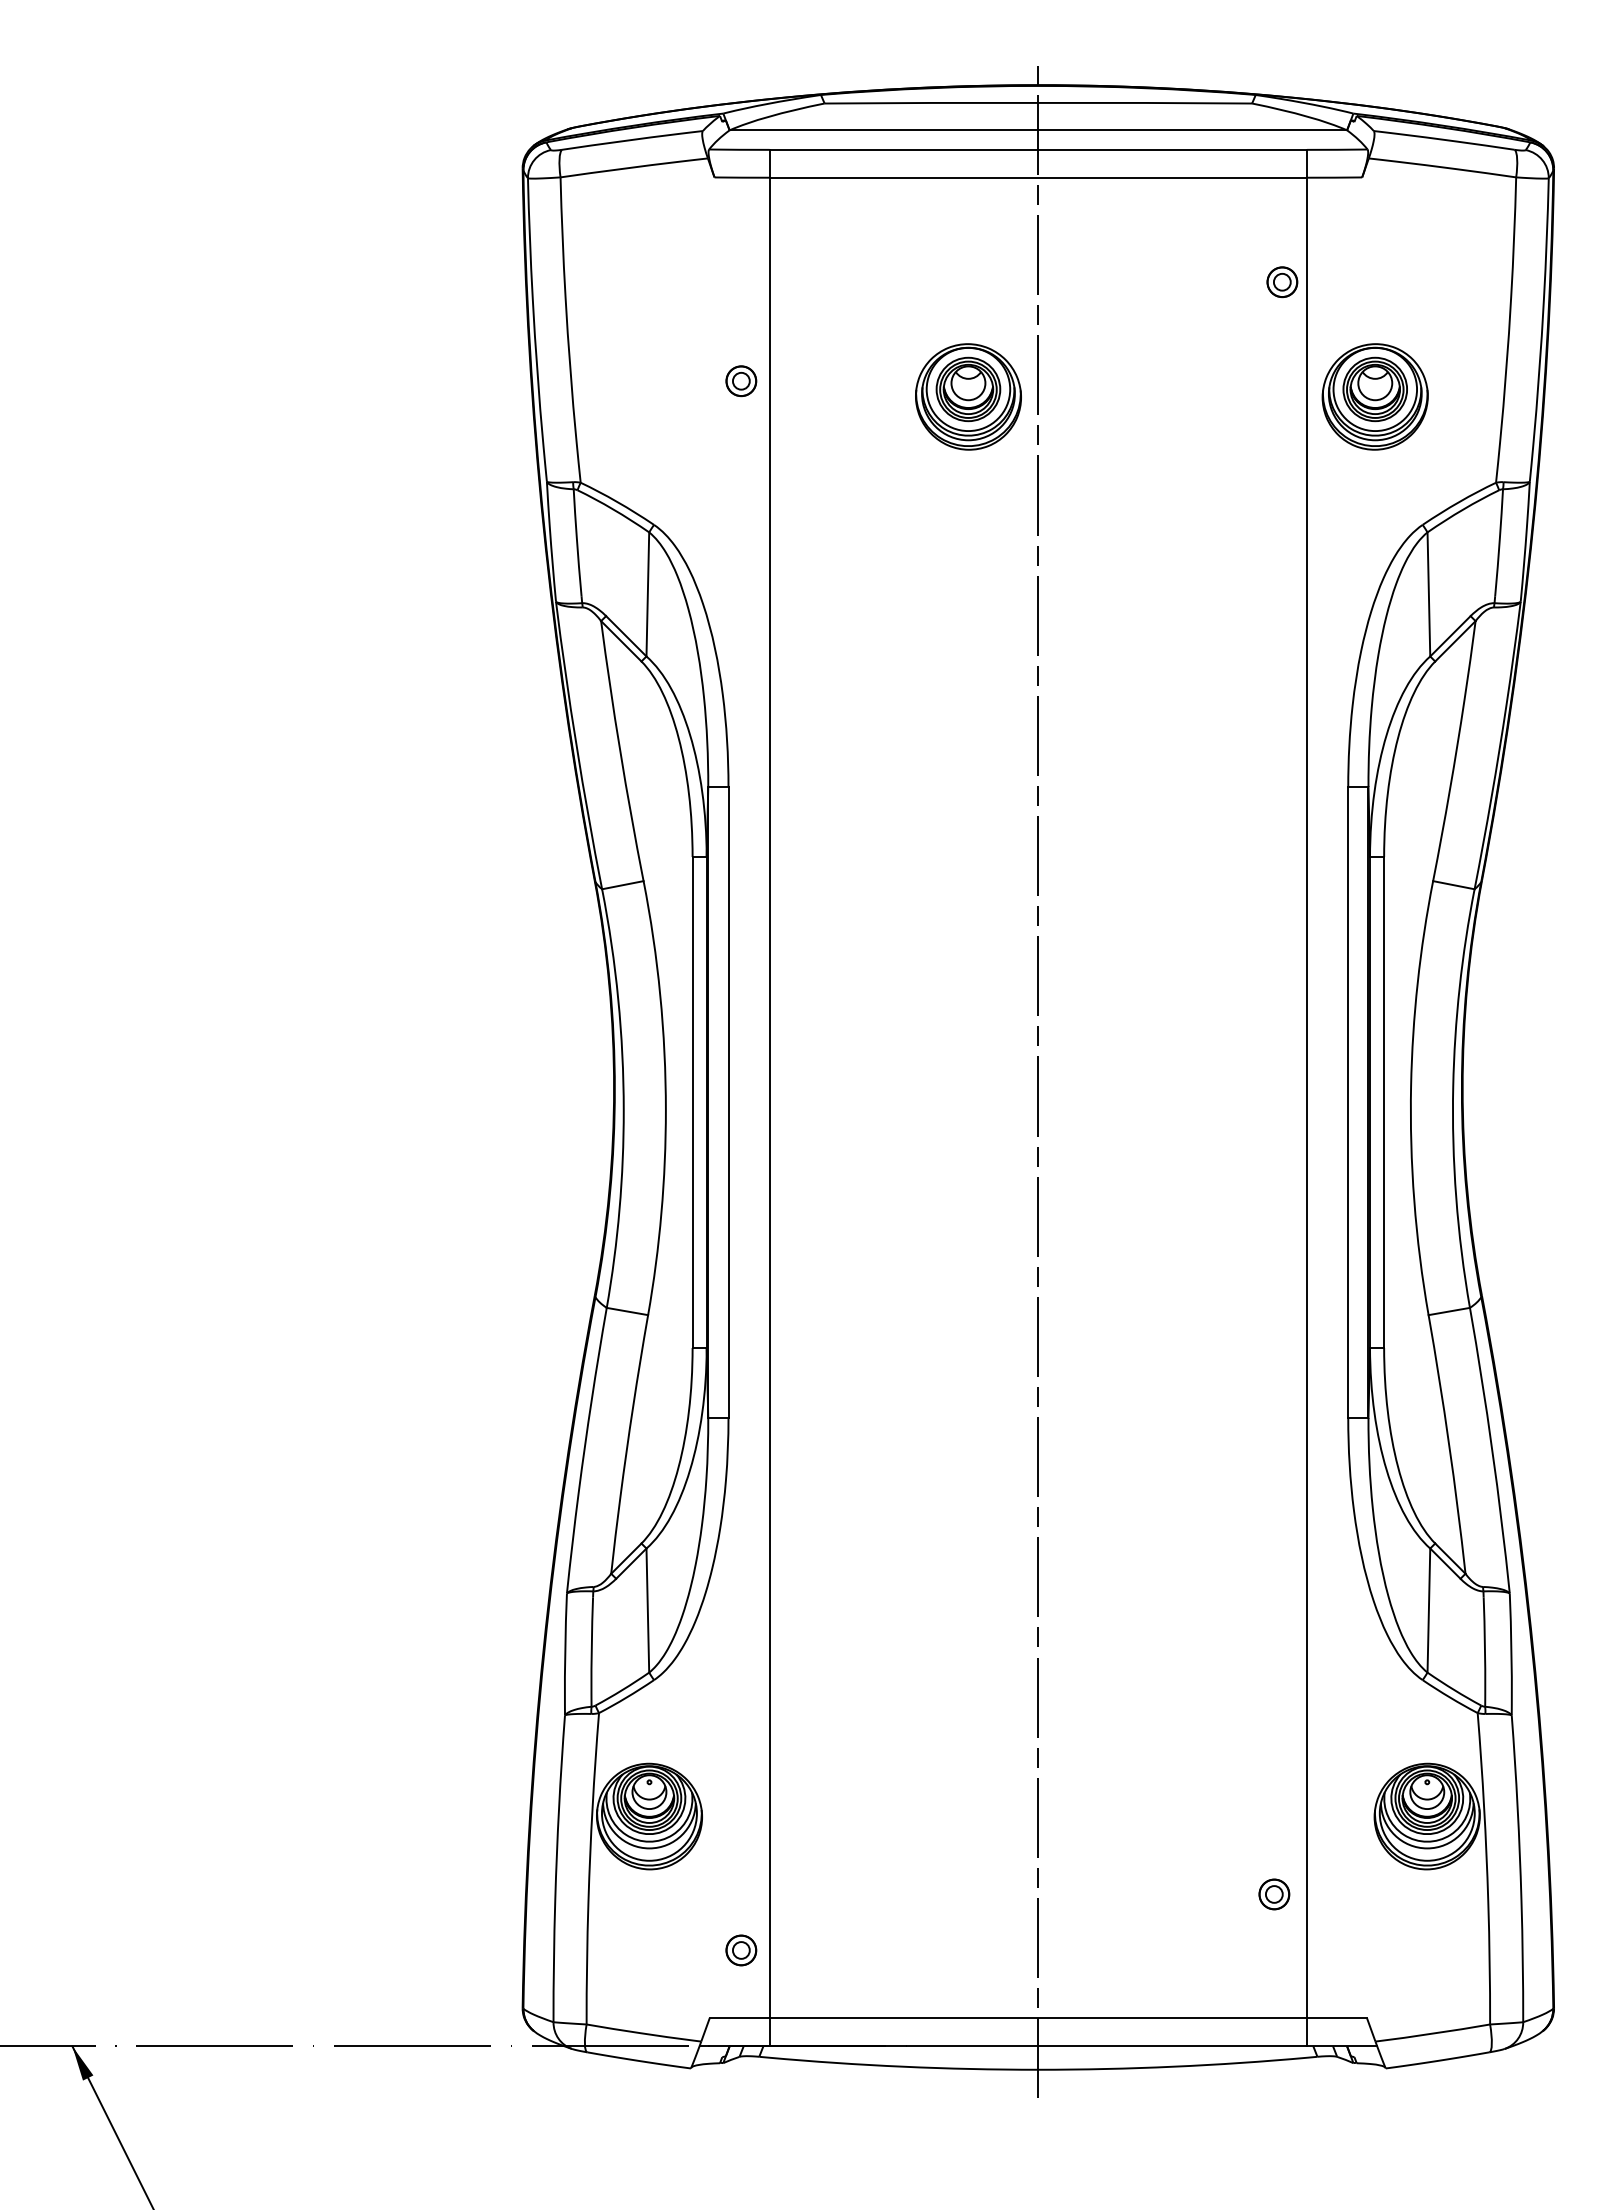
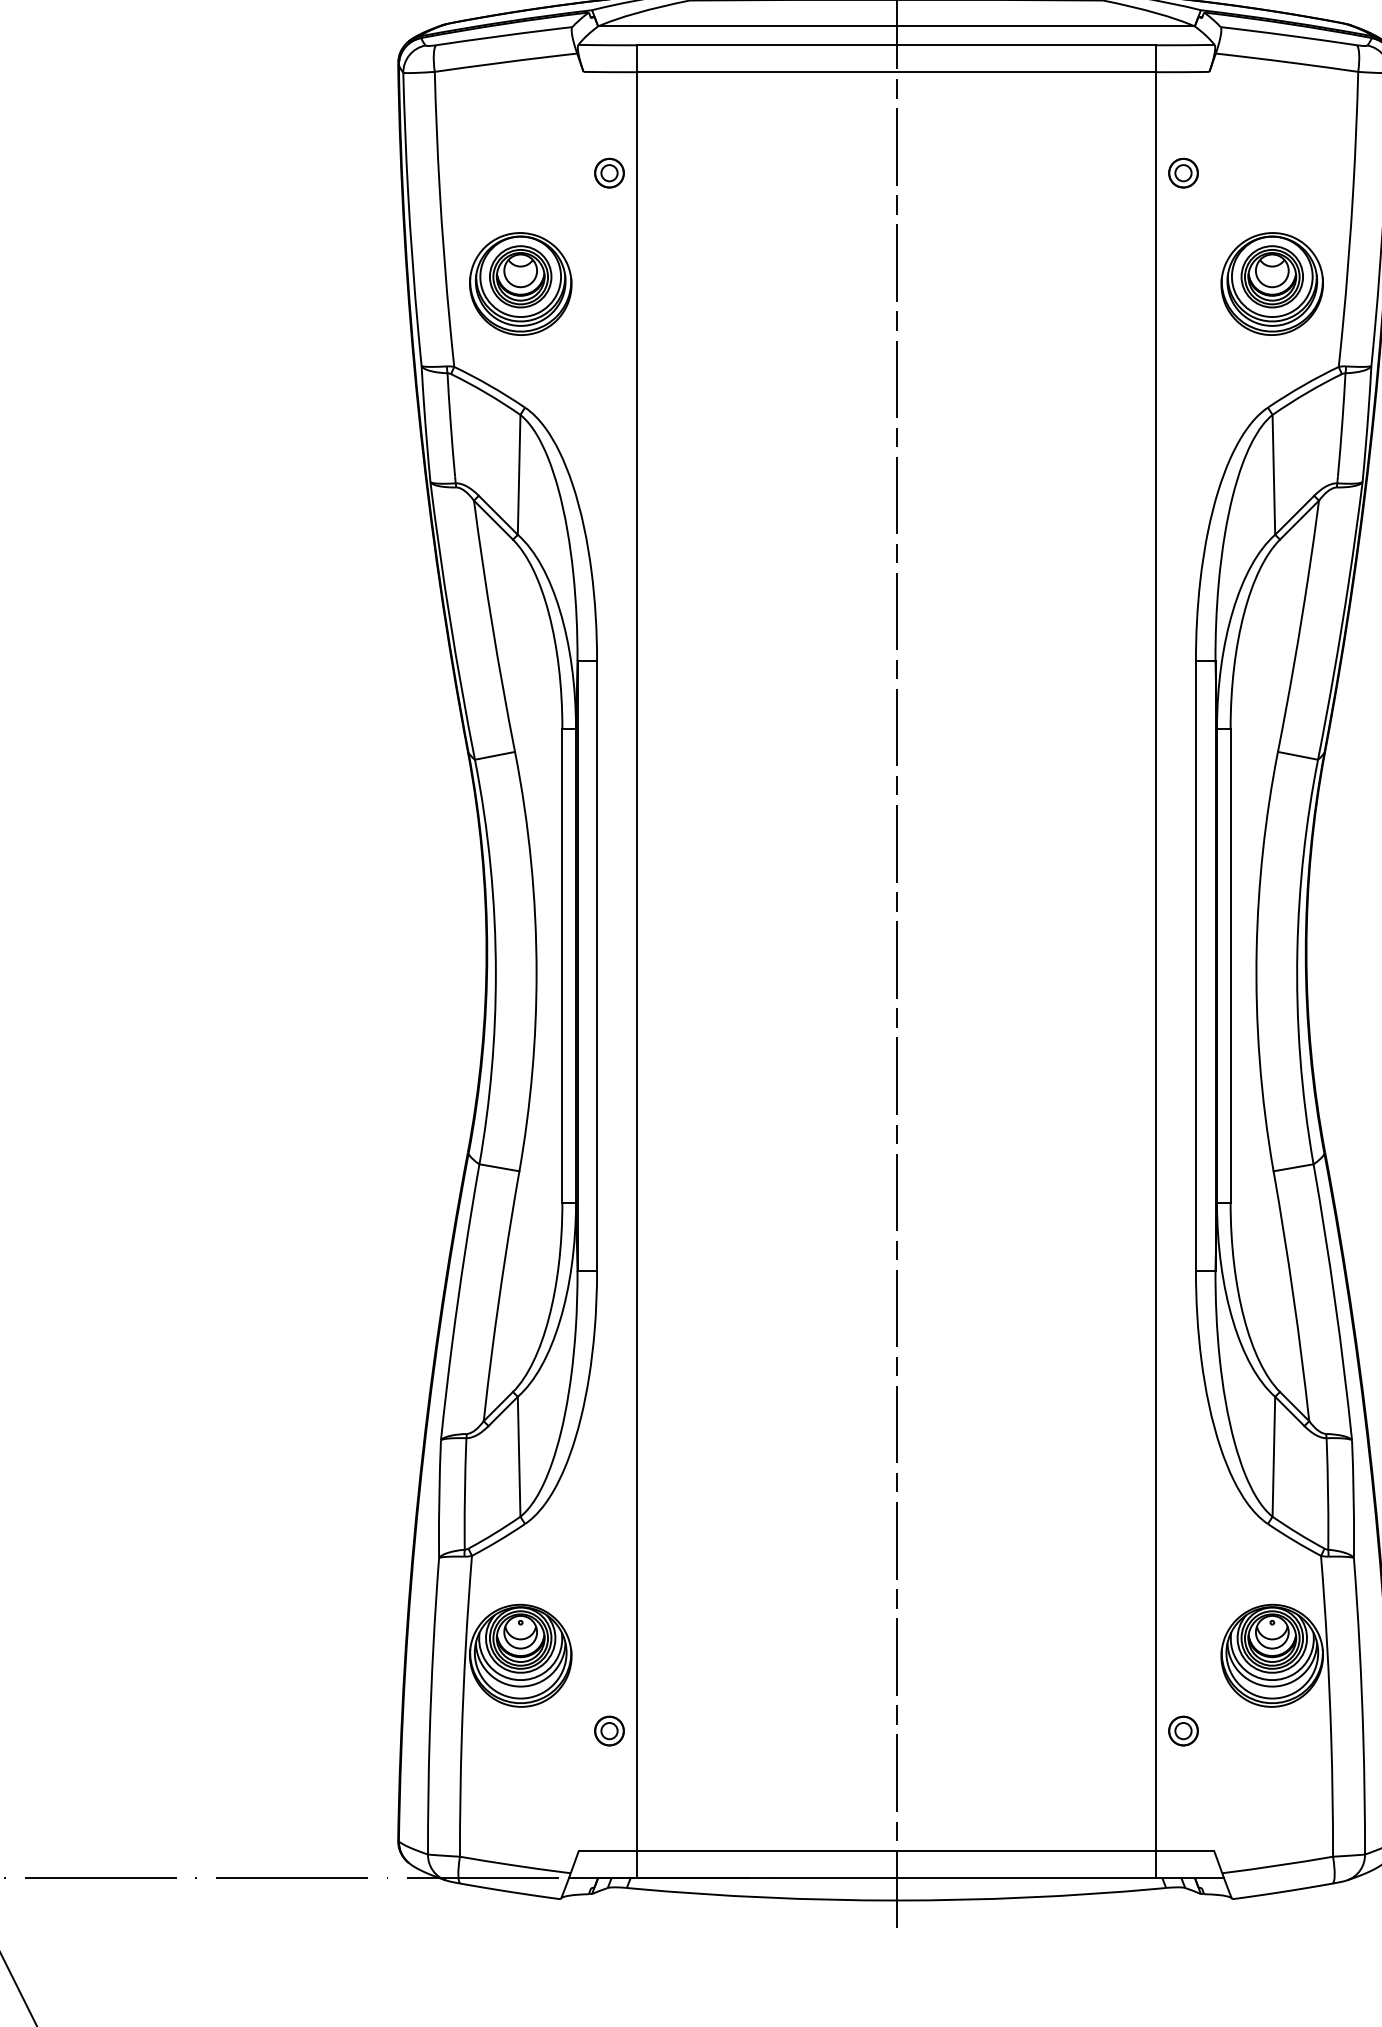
part: (1282, 282) -> (1183, 173), moved
part: (741, 381) -> (609, 173), moved
part: (968, 396) -> (520, 283), moved
part: (1374, 396) -> (1271, 283), moved
part: (1274, 1894) -> (1183, 1731), moved
part: (741, 1950) -> (609, 1731), moved

